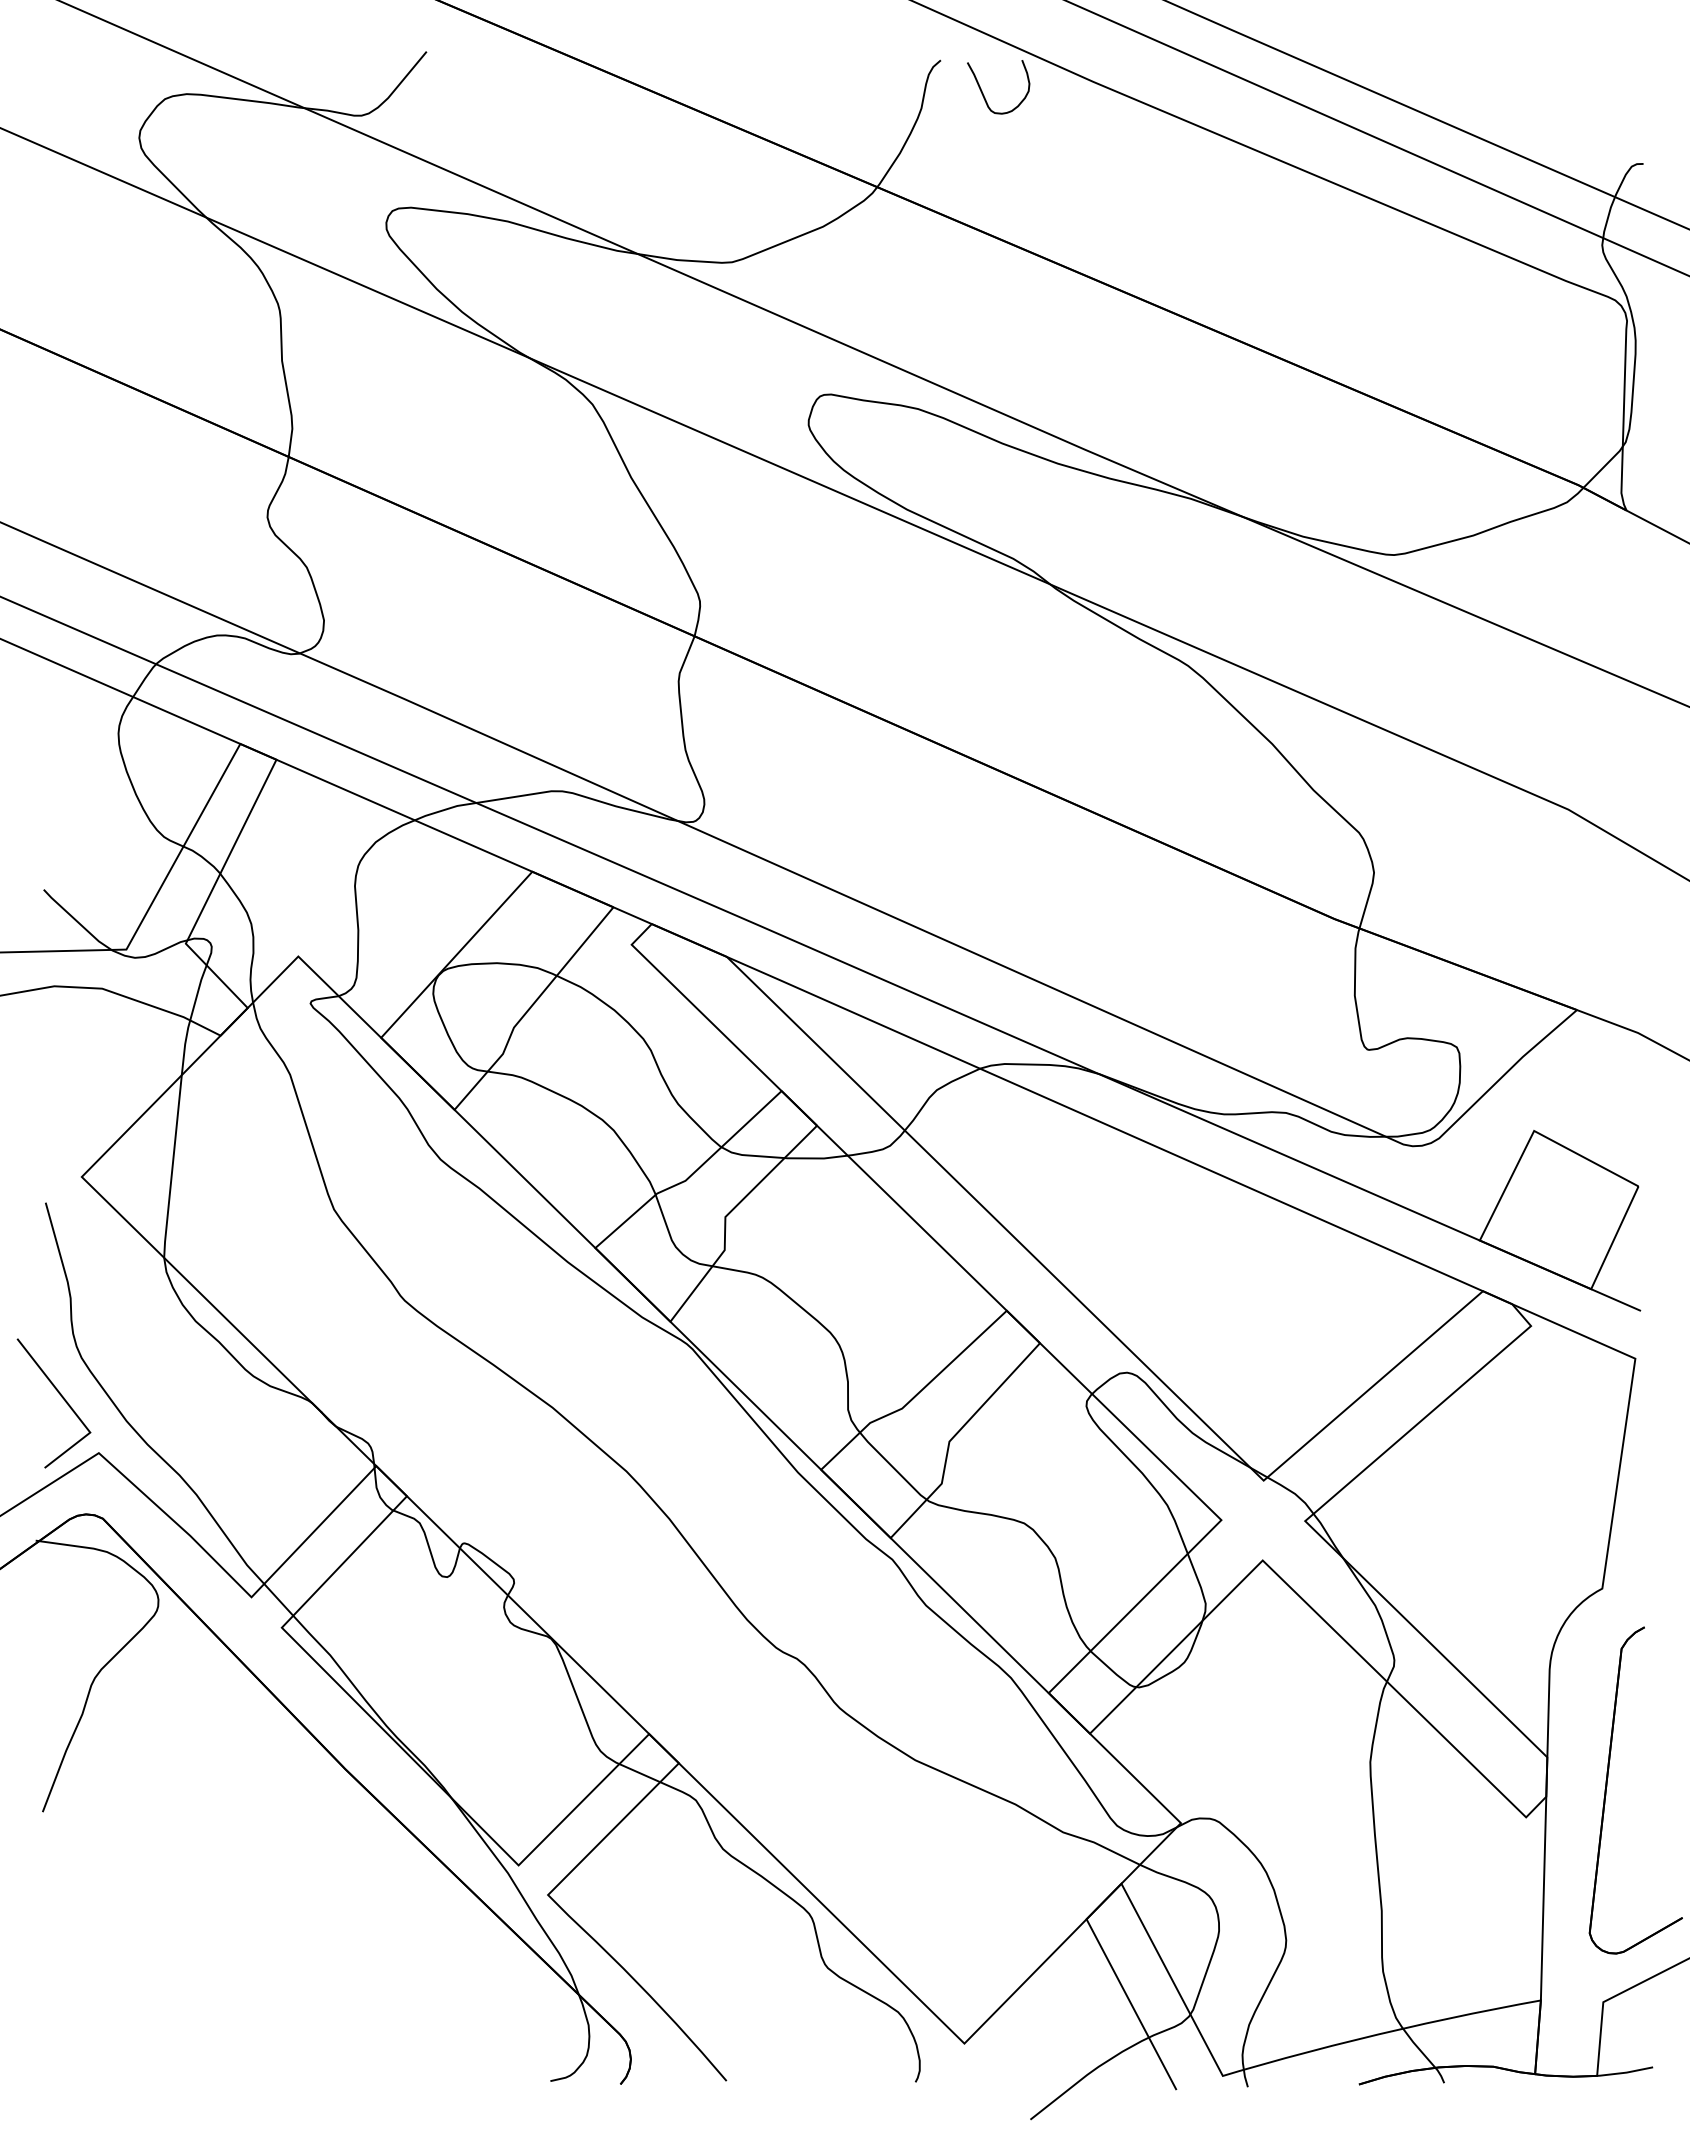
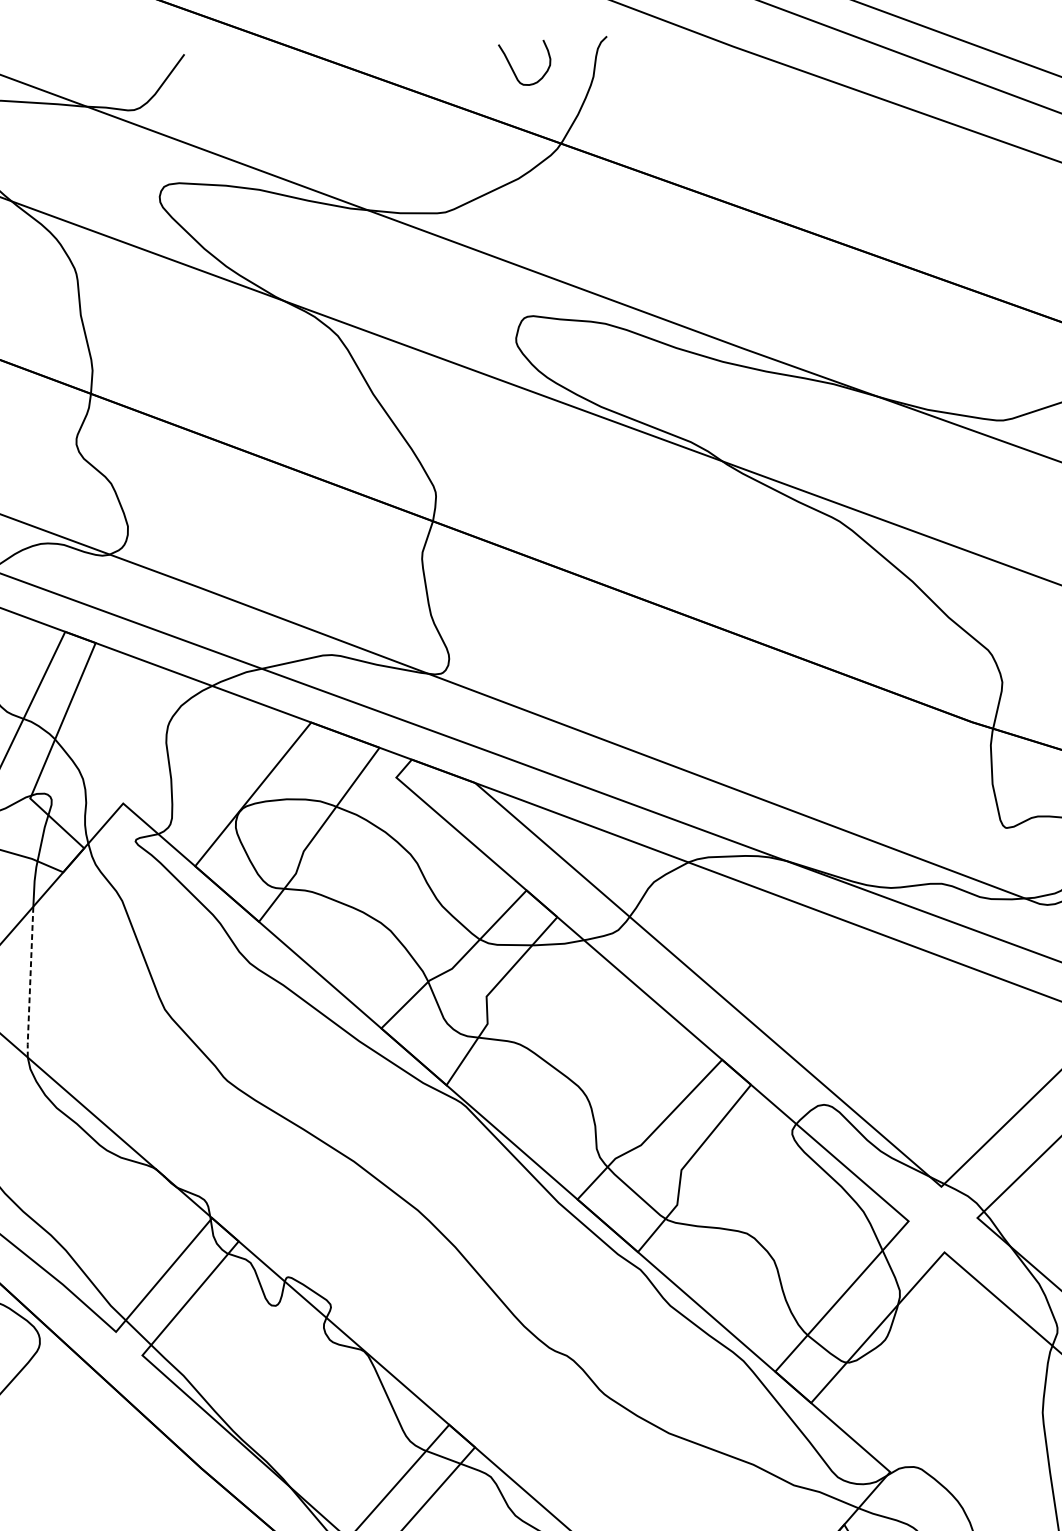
curve: (984, 95) -> (514, 70), moved
line: (172, 1167) -> (30, 982), solid -> dashed

